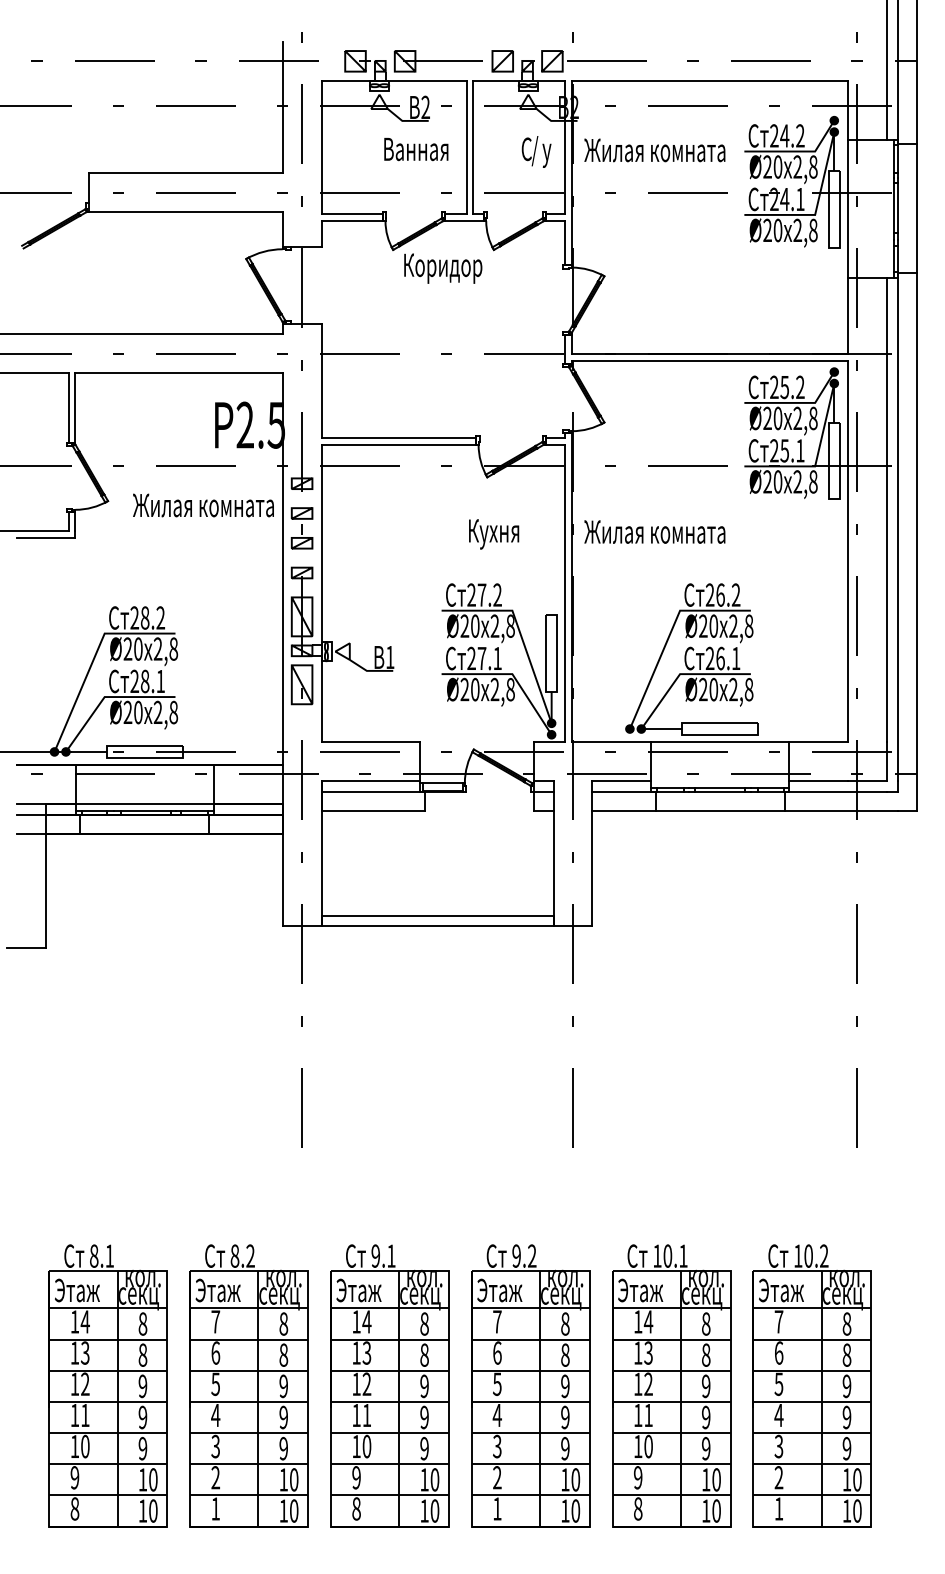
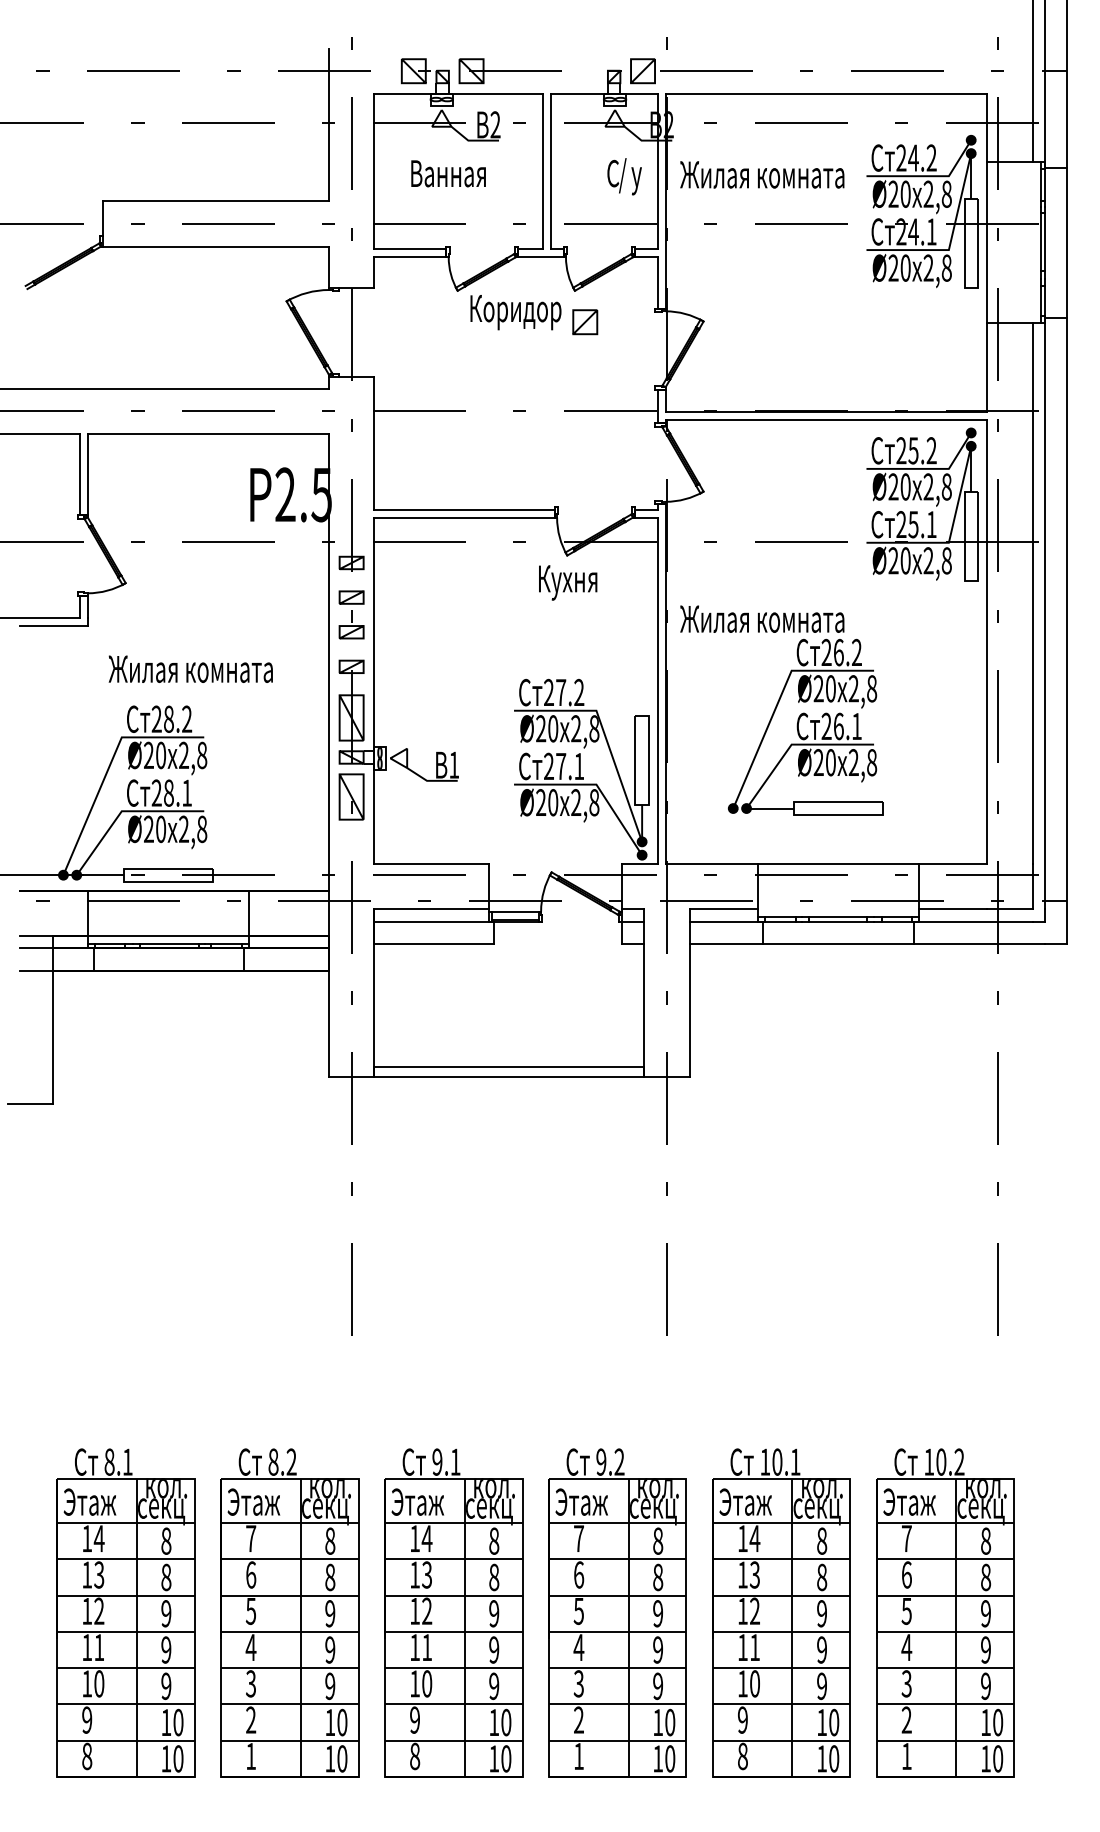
curve: (502, 61) -> (585, 322), moved
text: (416, 149) -> (448, 173), moved
text: (203, 504) -> (190, 668), moved
text: (494, 534) -> (568, 582), moved
part: (696, 655) -> (810, 722), moved

